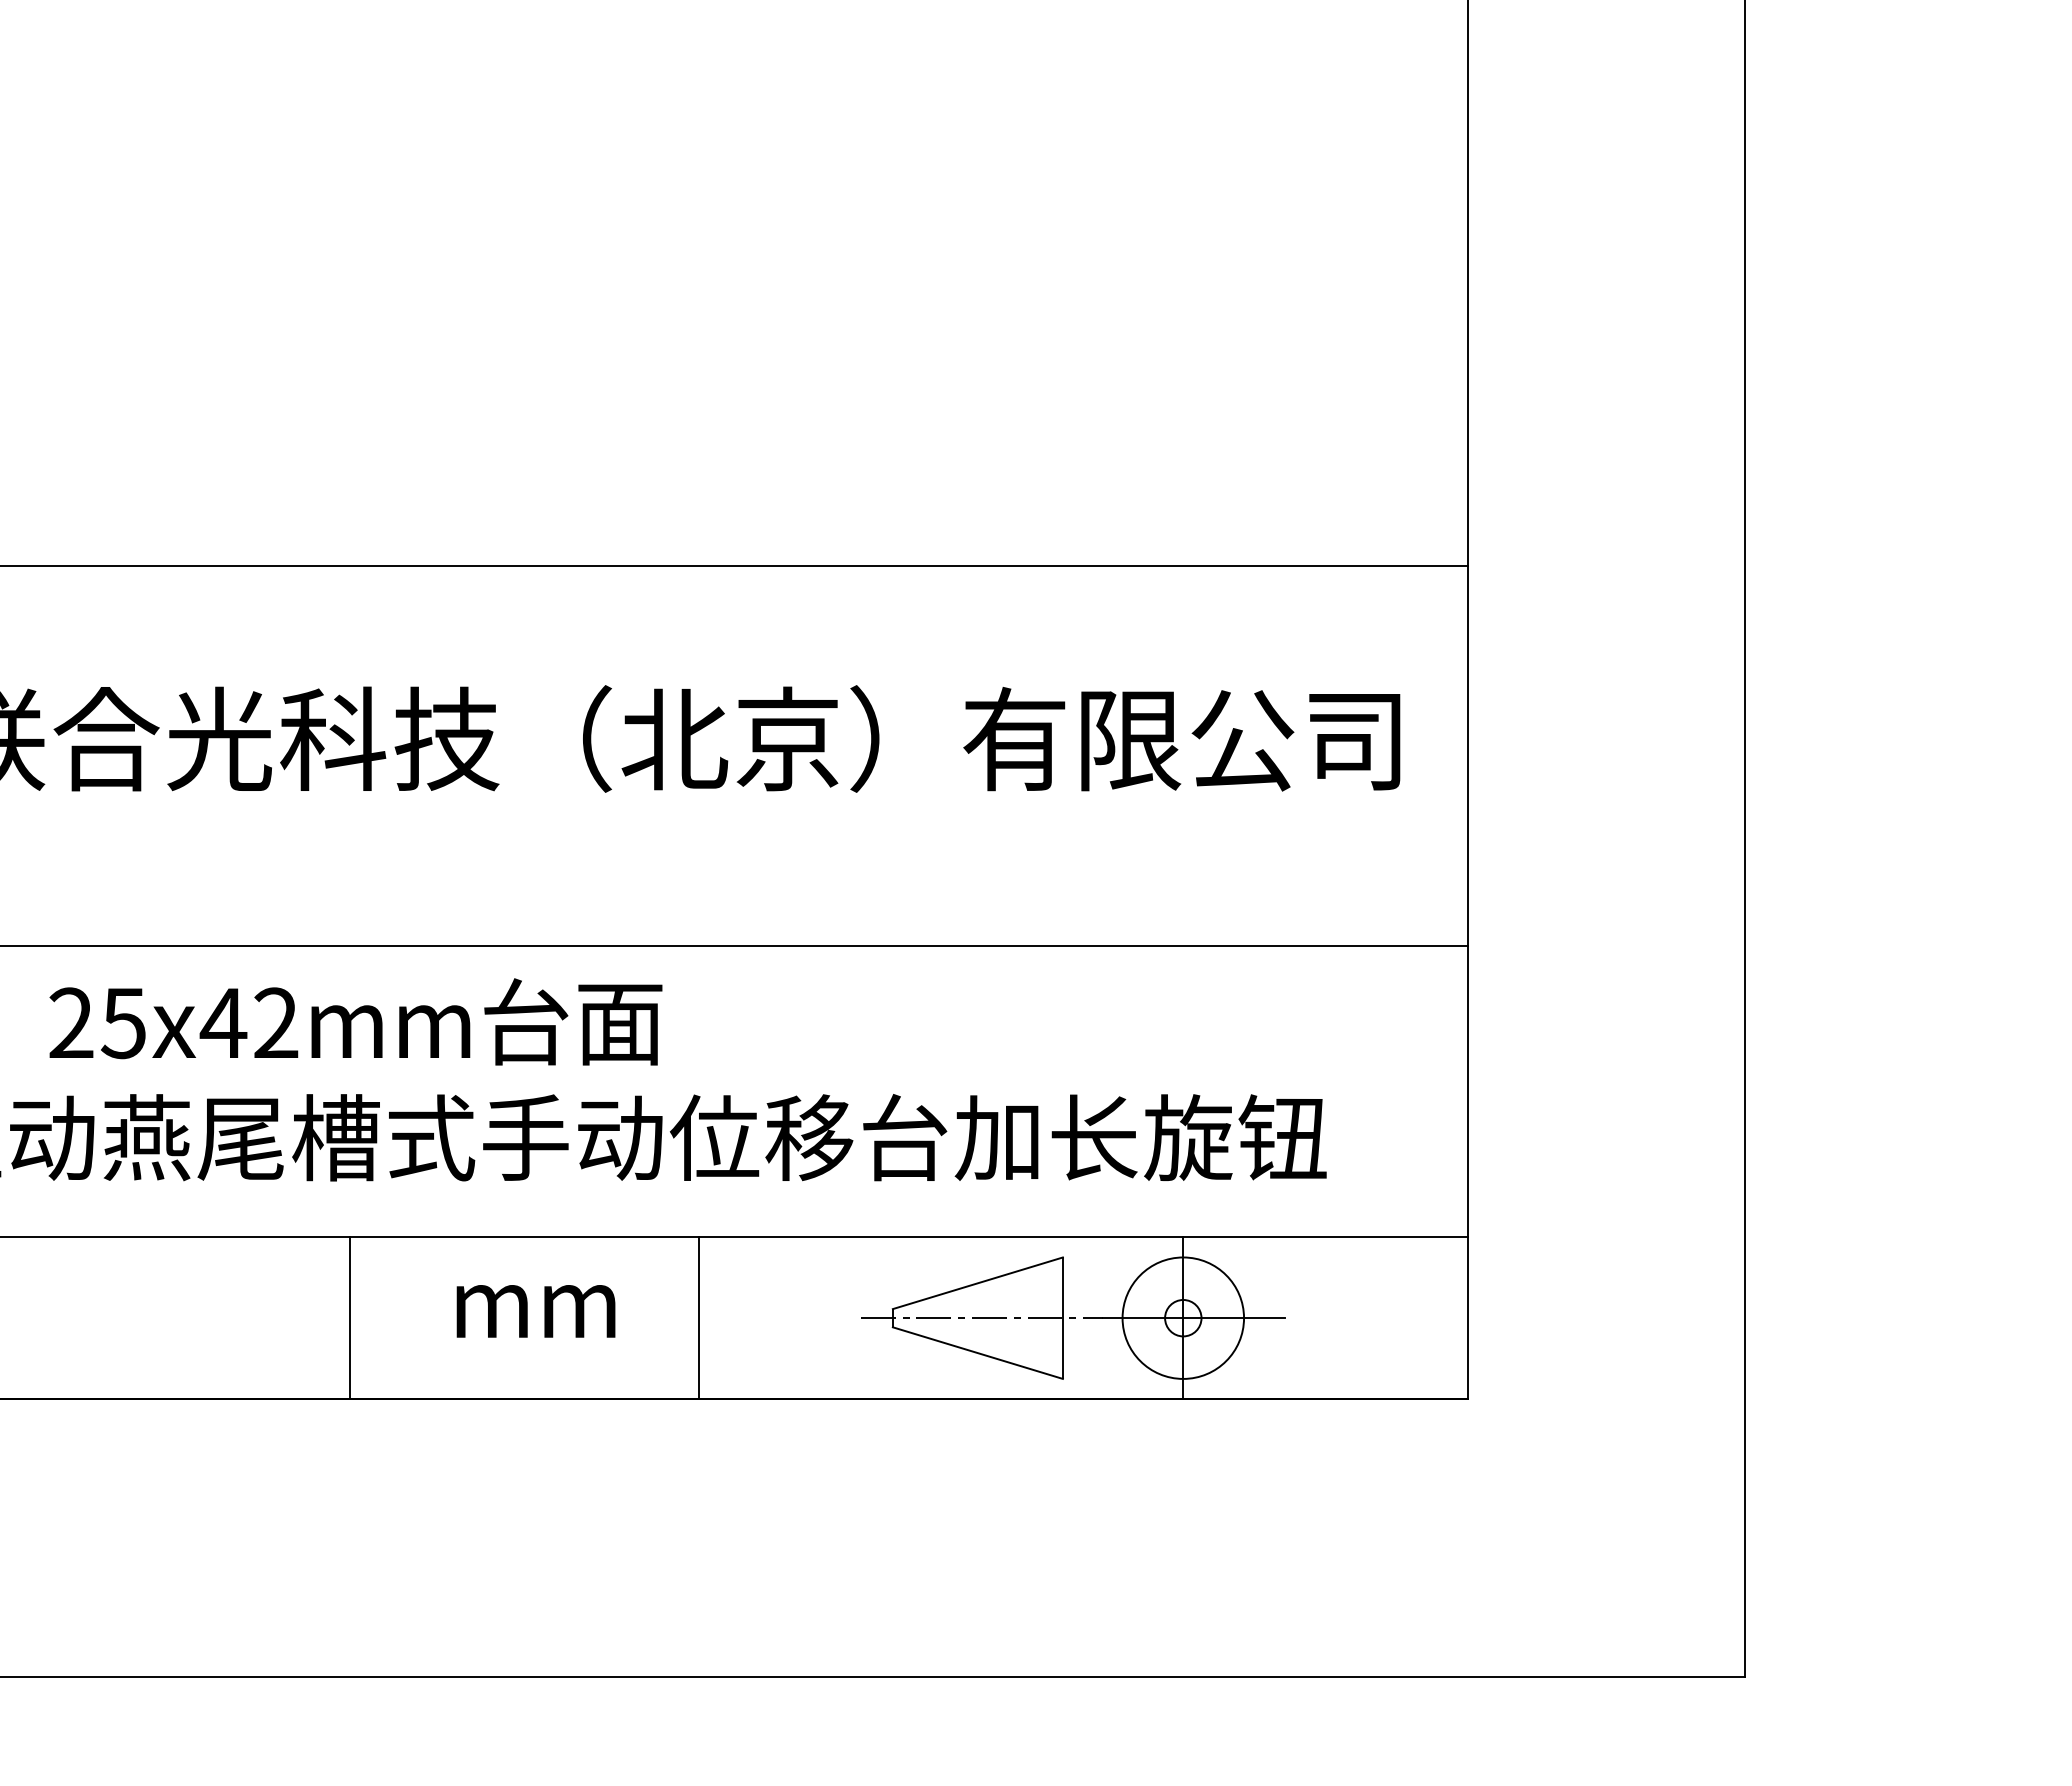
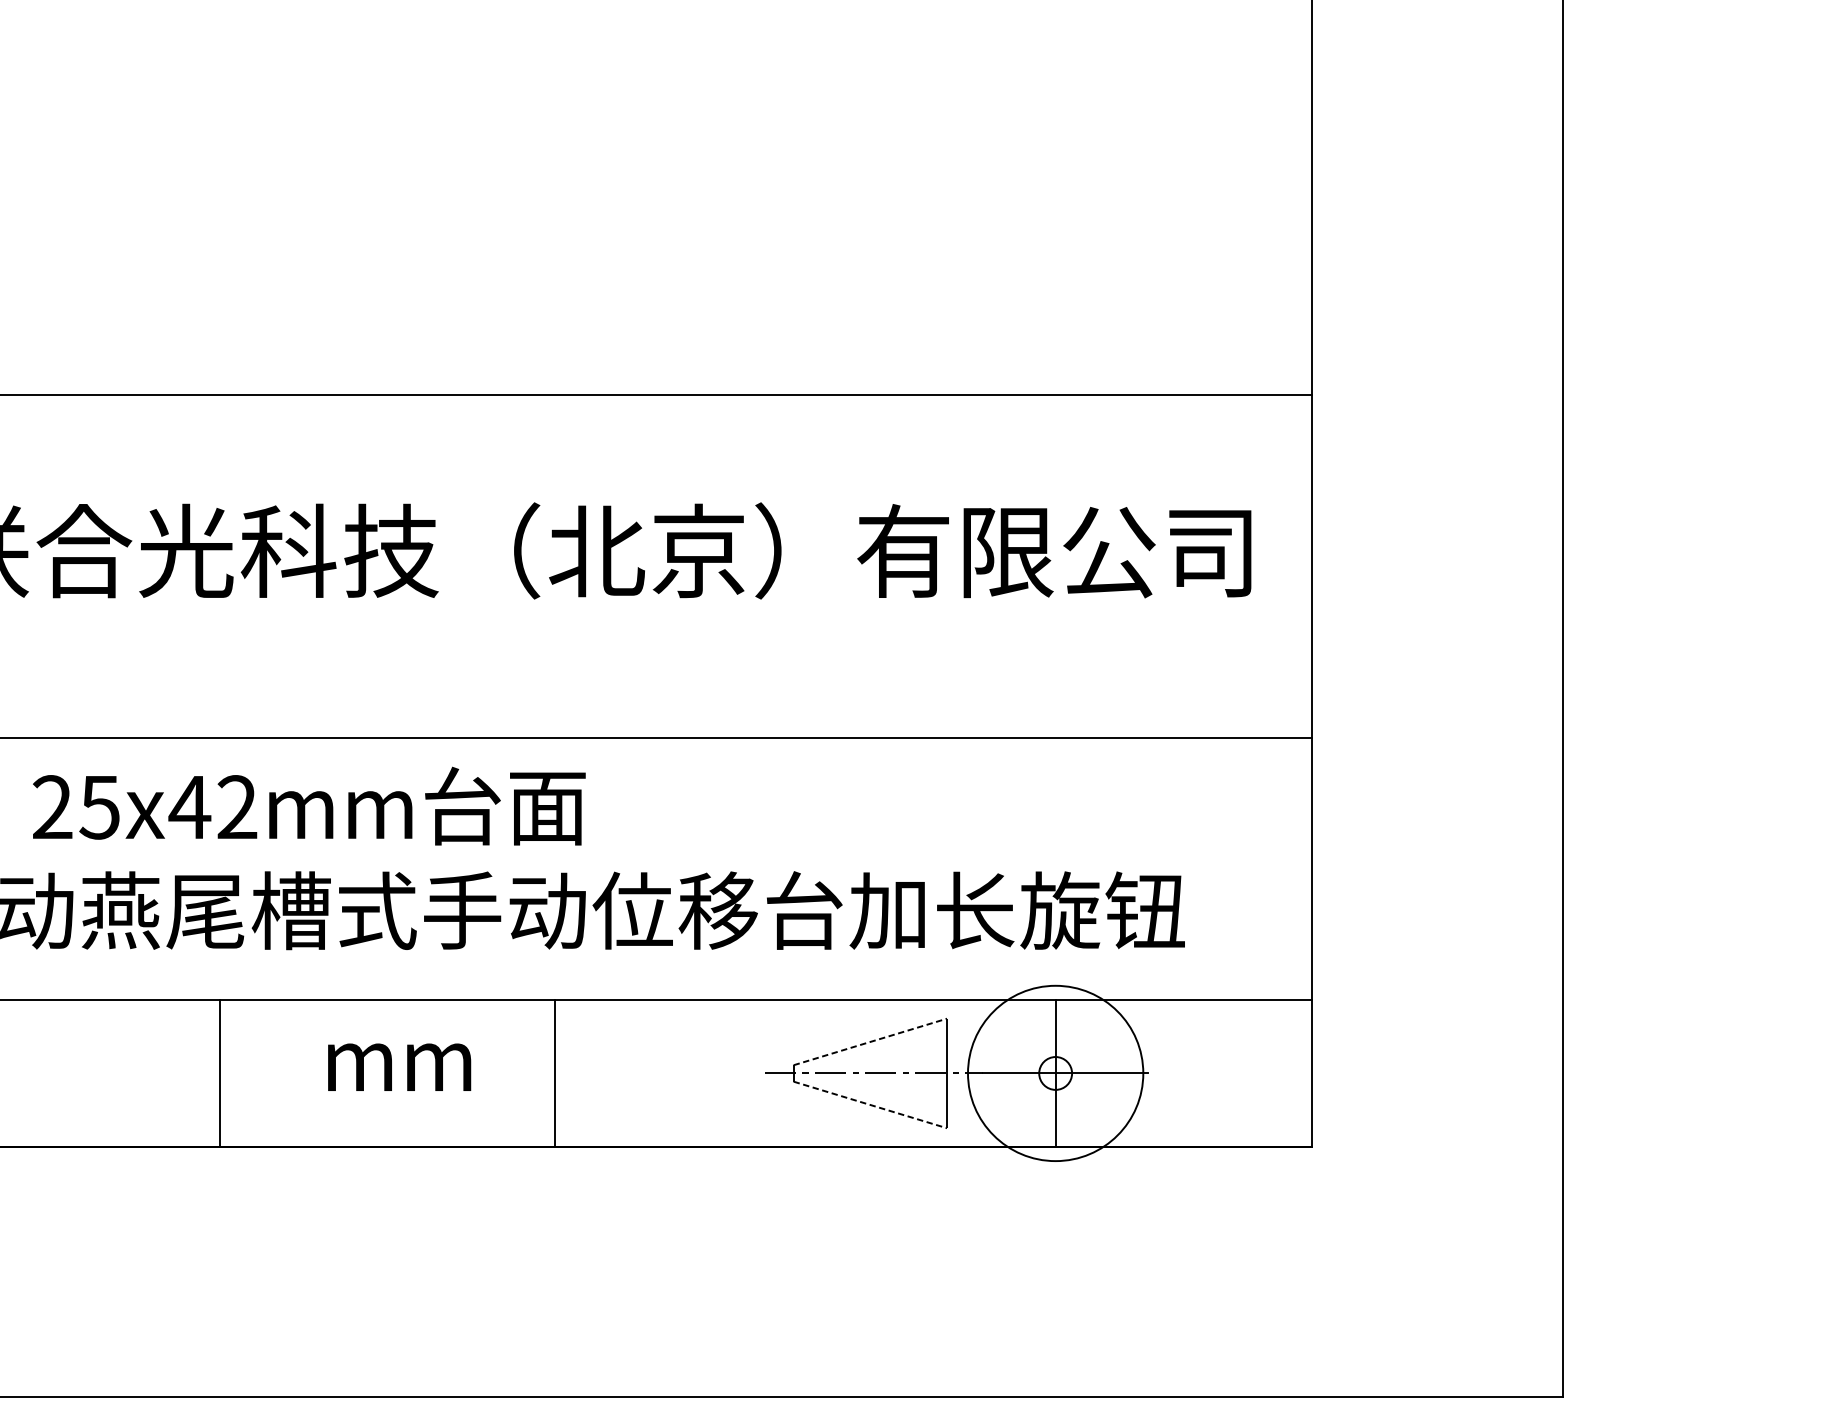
line: (977, 1283) -> (870, 1042), solid -> dashed
text: (535, 1311) -> (399, 1067), moved
circle: (1183, 1317) -> (1055, 1072), size x1.6
line: (349, 1318) -> (219, 1073), moved
line: (698, 1318) -> (555, 1073), moved
line: (977, 1353) -> (870, 1105), solid -> dashed

